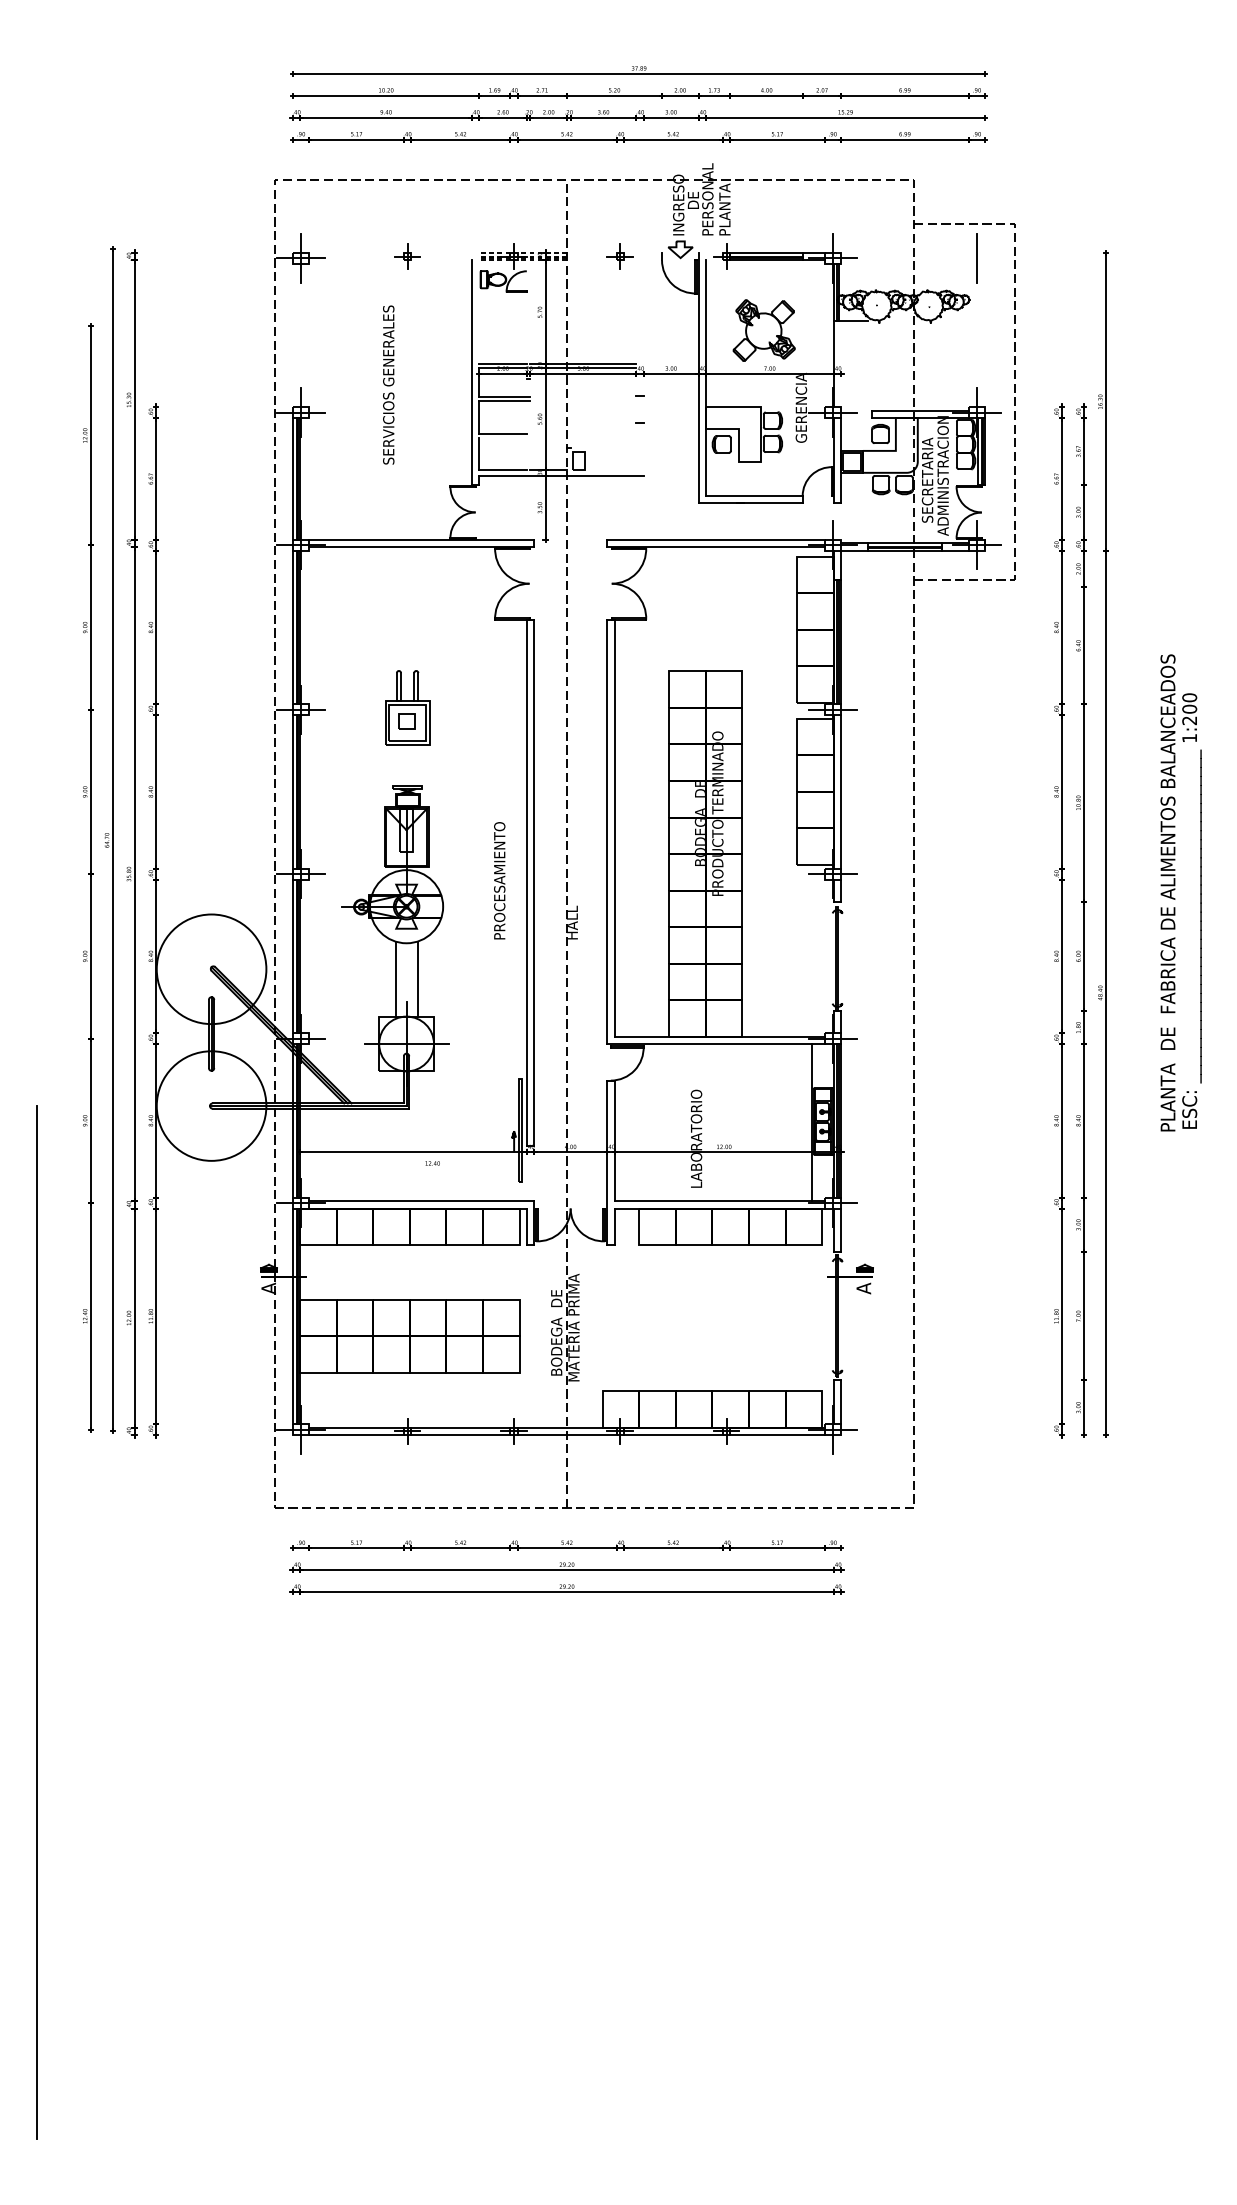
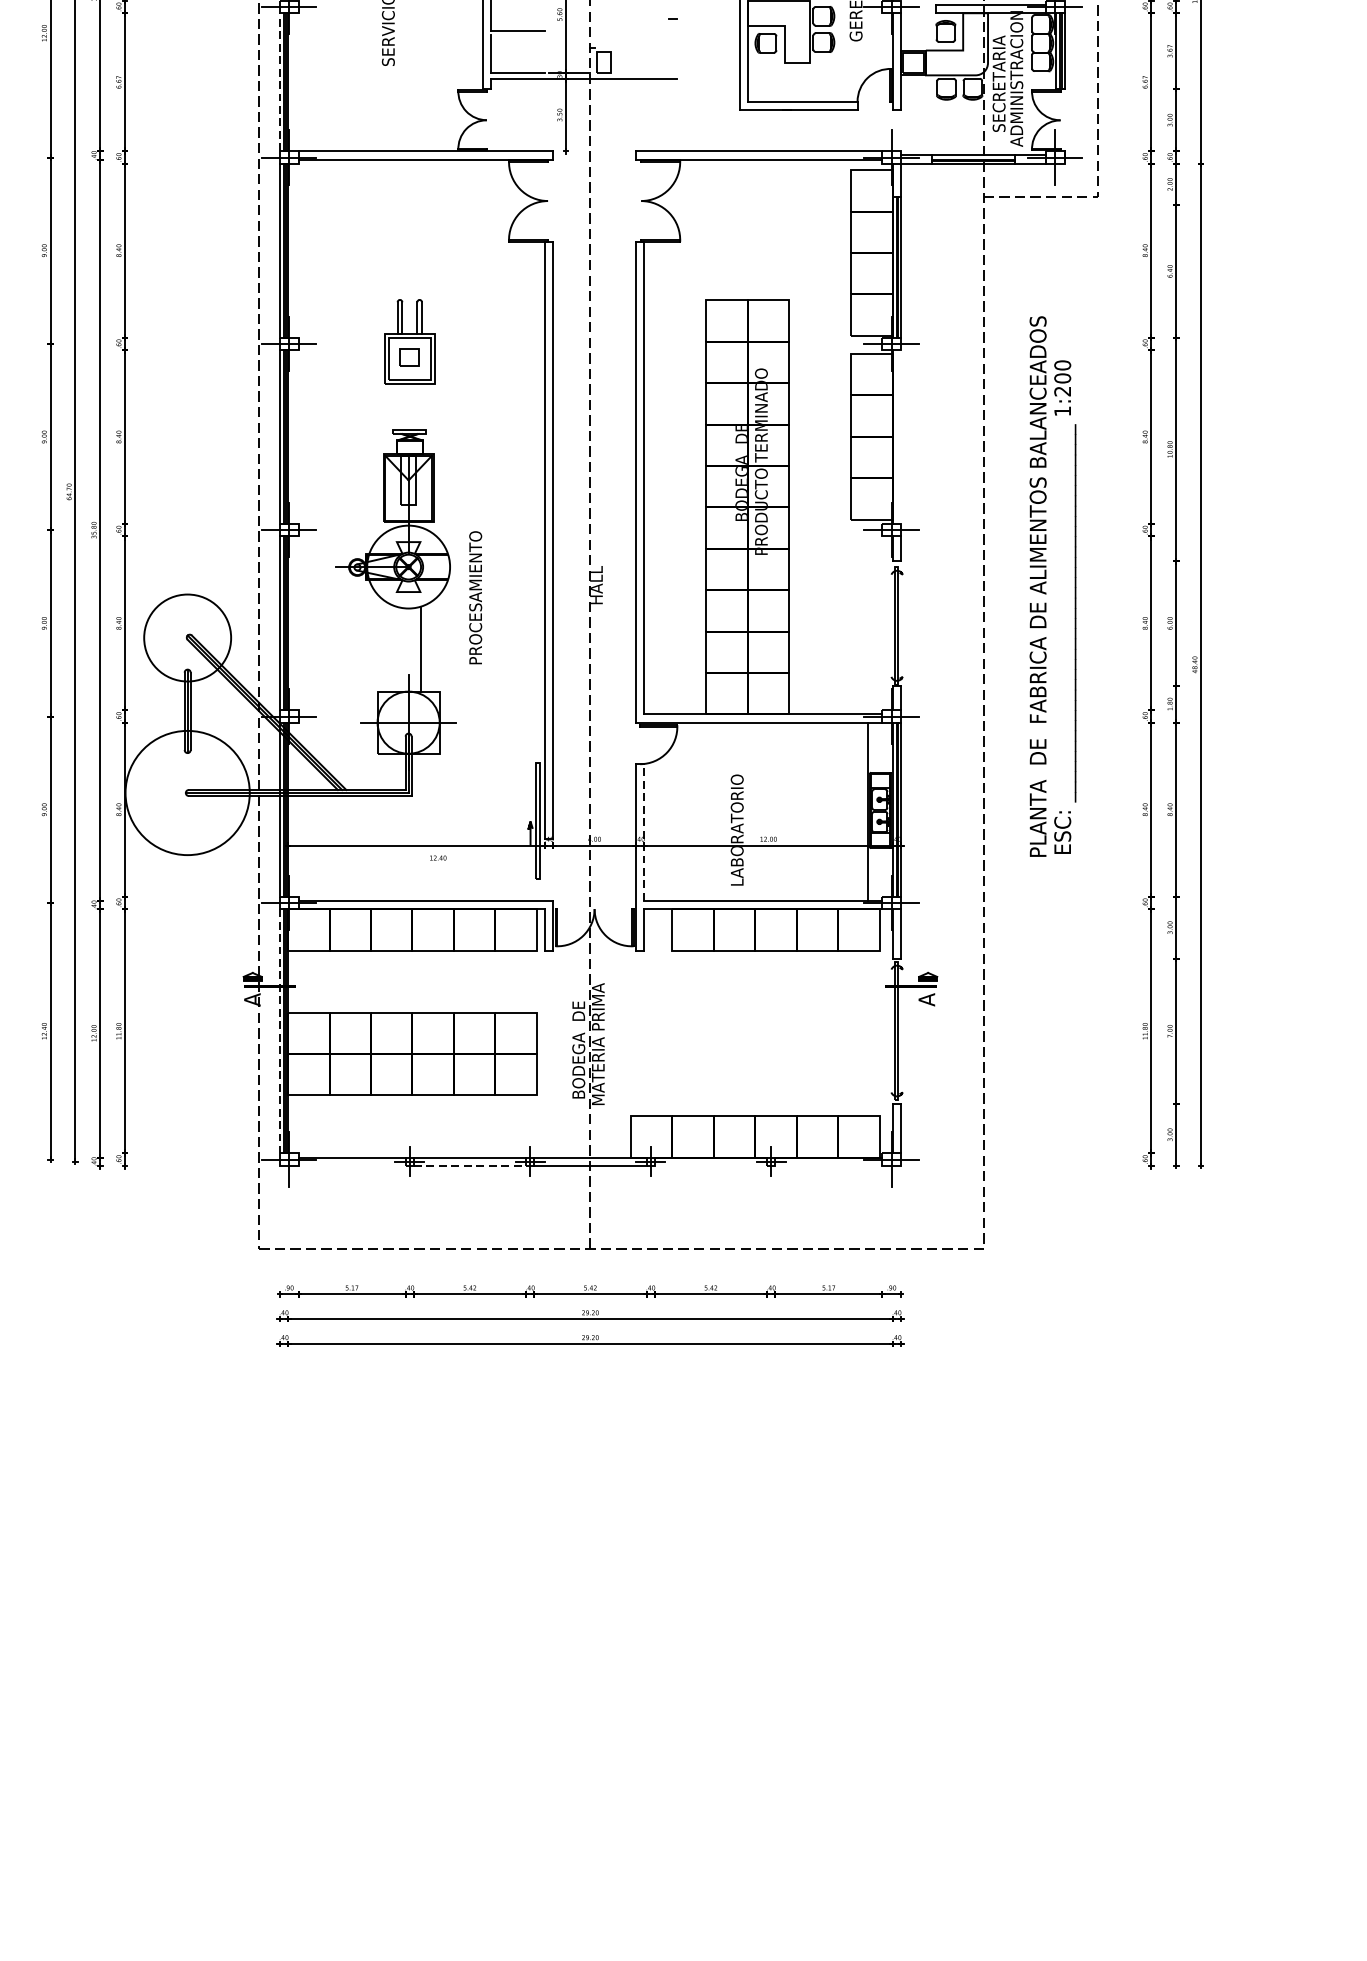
line: (292, 478) -> (279, 81), solid -> dashed
line: (841, 791) -> (901, 436), removed
text: (499, 880) -> (475, 597), moved
text: (1180, 892) -> (1052, 586), moved
circle: (211, 969) -> (187, 638), size x0.7
line: (395, 978) -> (396, 648), removed
line: (614, 1140) -> (644, 832), solid -> dashed
line: (292, 1316) -> (279, 1031), solid -> dashed
line: (356, 1435) -> (351, 1166), removed
line: (460, 1435) -> (469, 1166), solid -> dashed
line: (672, 1435) -> (710, 1166), removed
line: (777, 1435) -> (829, 1166), removed

